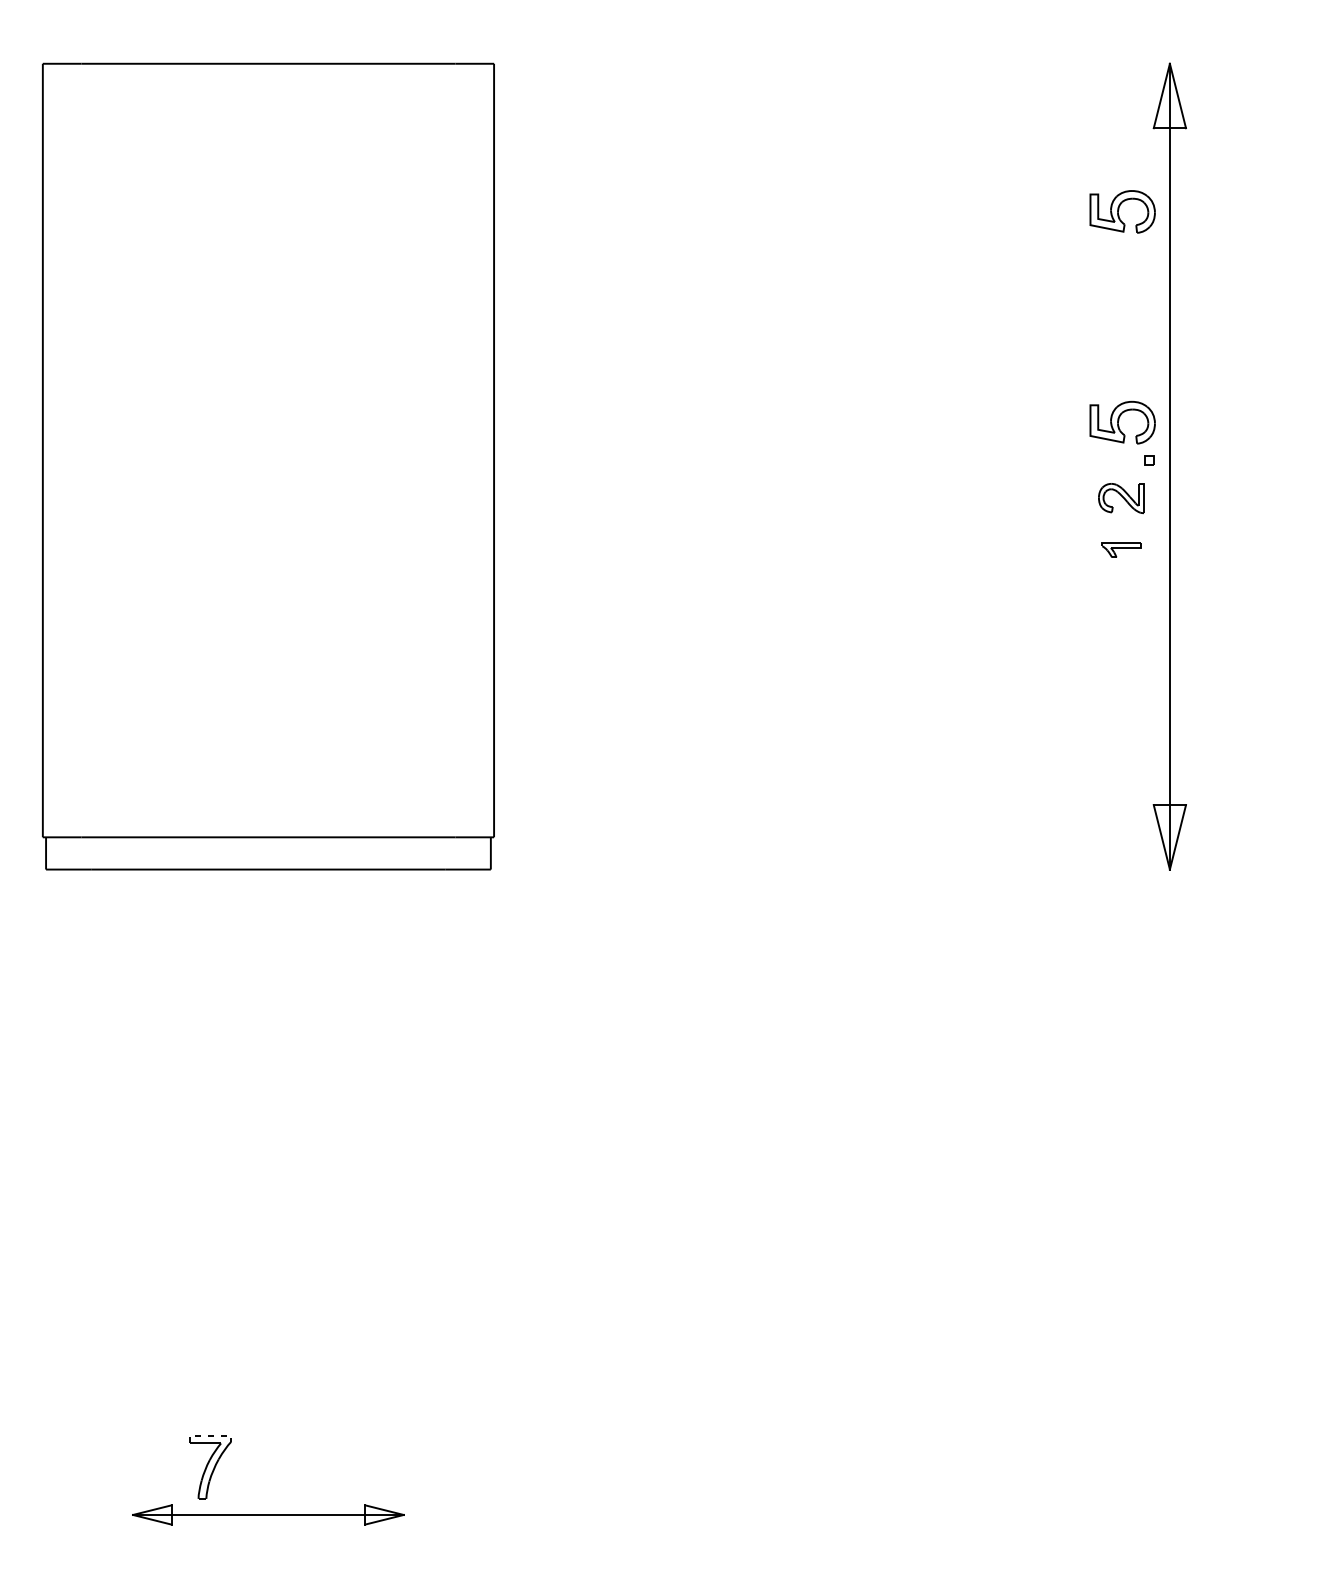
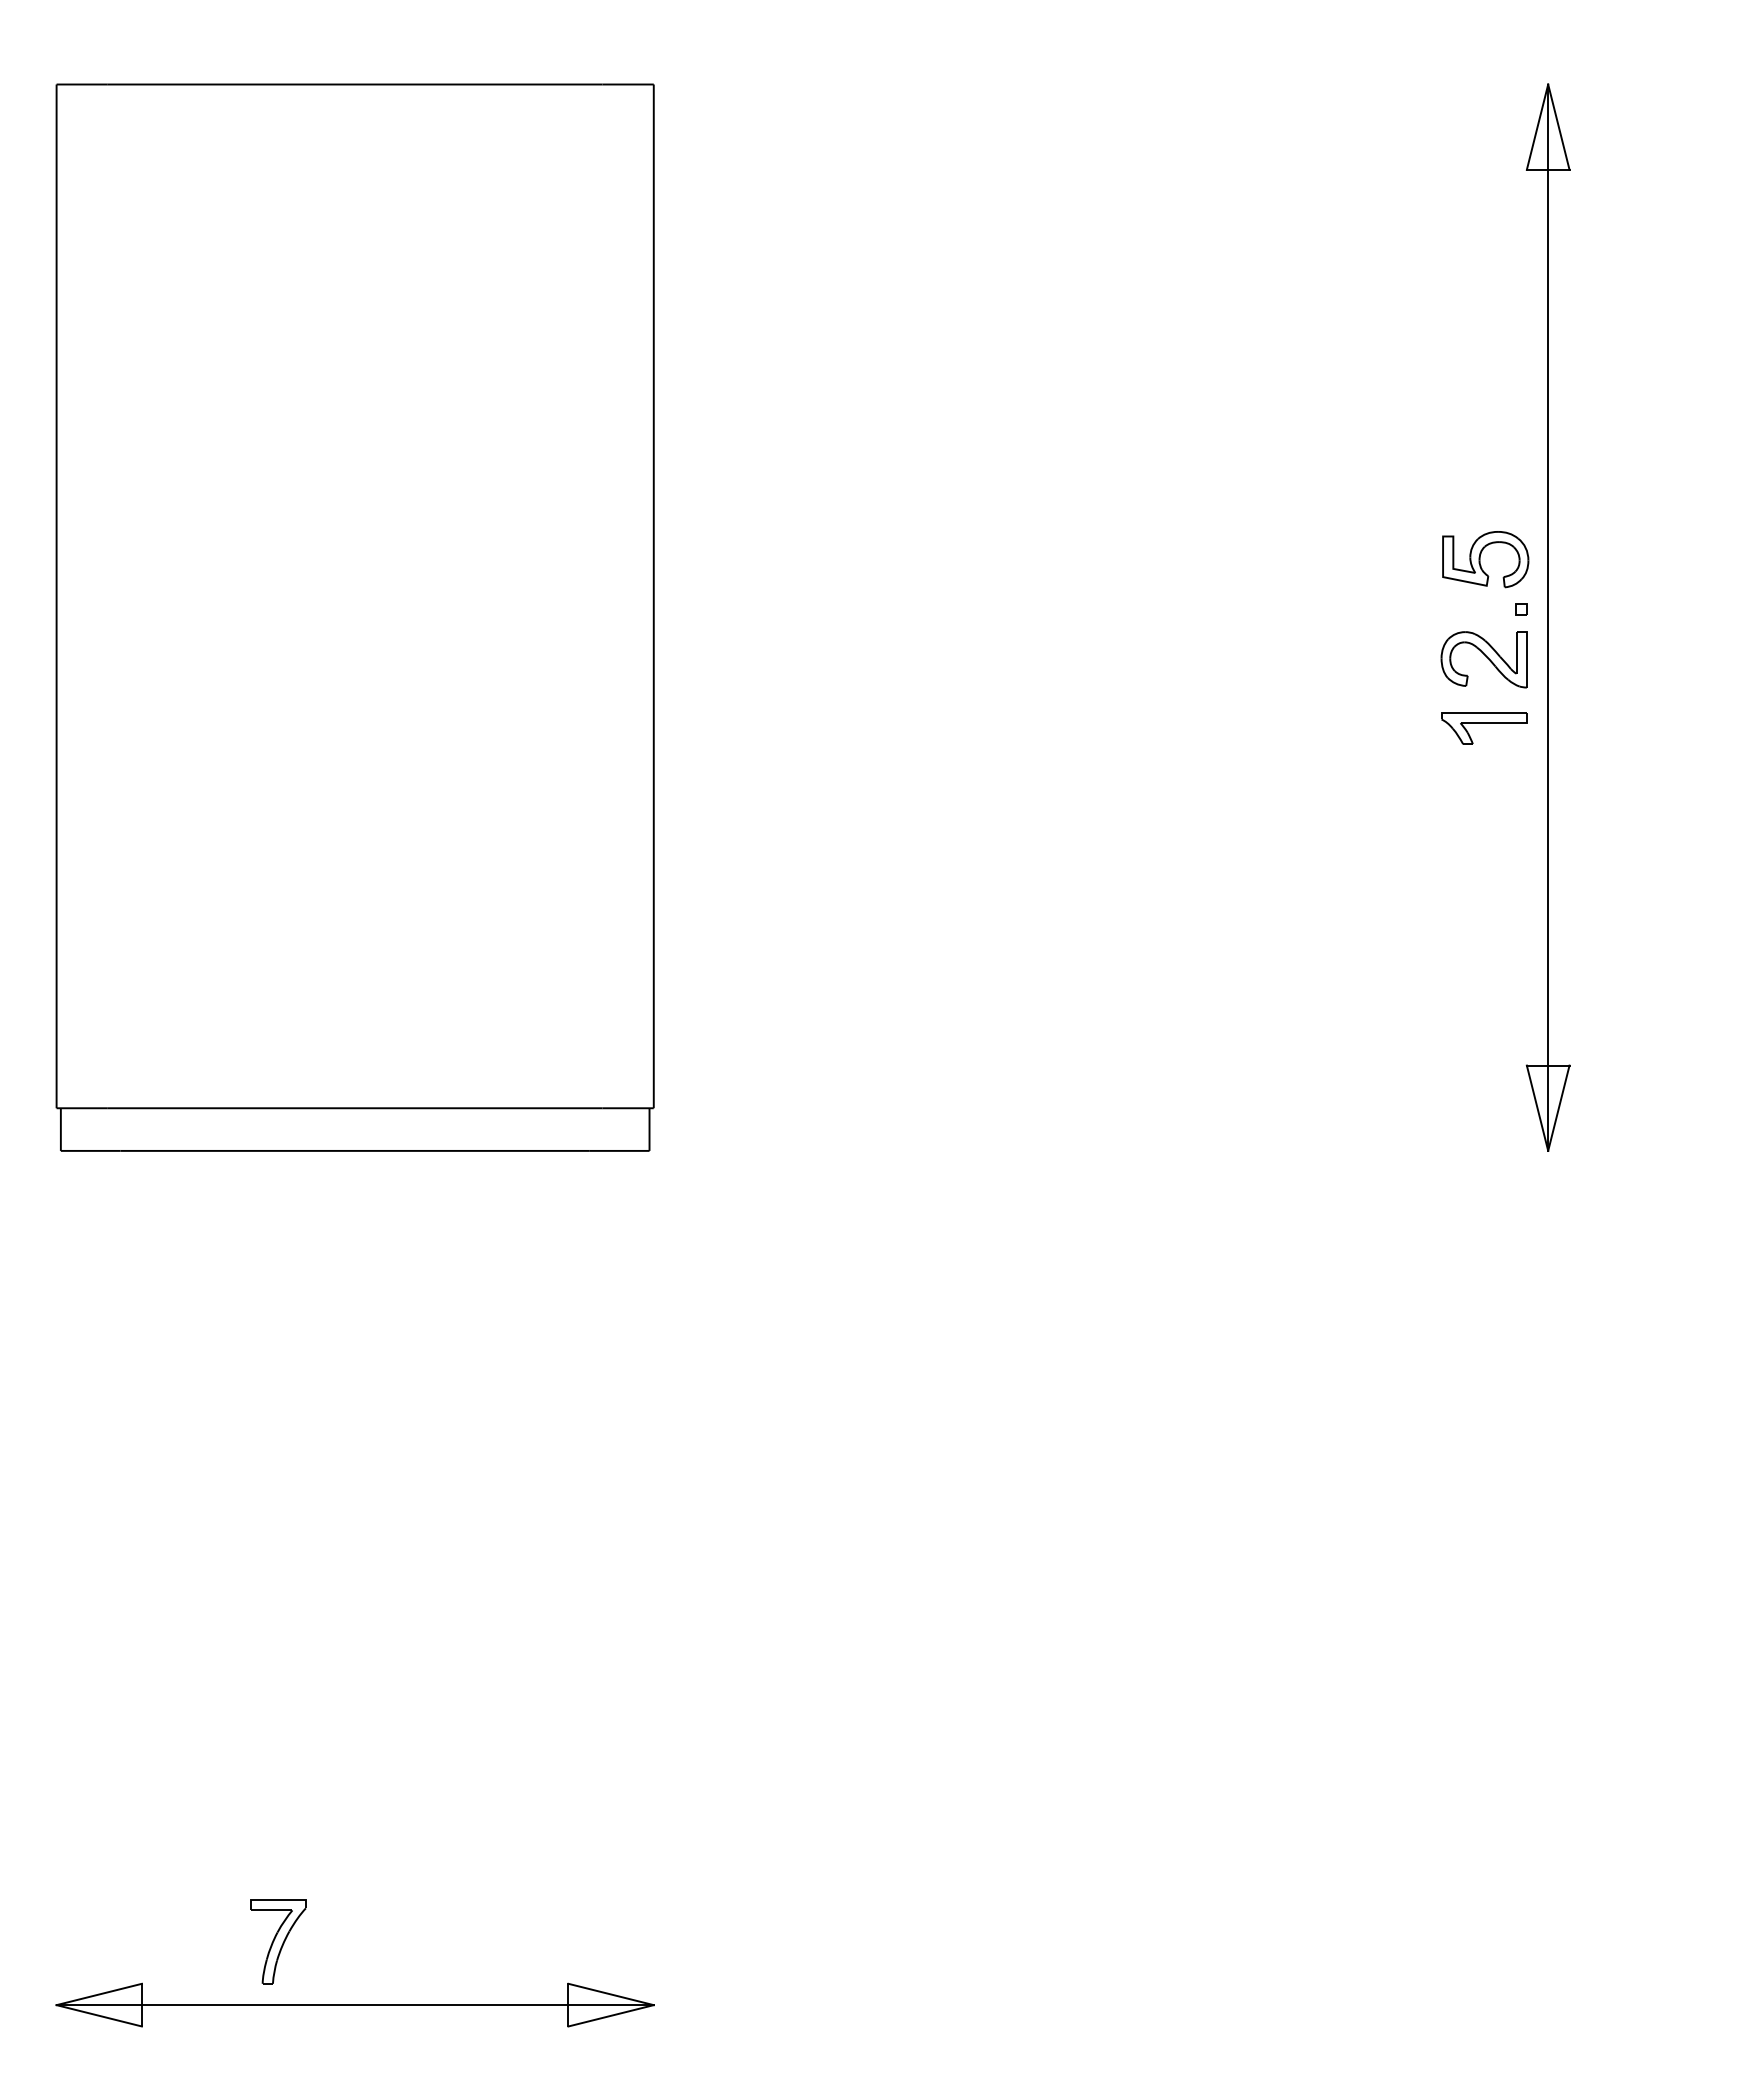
part: (1122, 211) -> (1485, 280), removed
part: (1121, 498) -> (1483, 659), size x1.43
part: (1121, 550) -> (1484, 728), size x1.67
line: (209, 1435) -> (277, 1900), dashed -> solid
part: (267, 1514) -> (354, 2004), size x1.67

